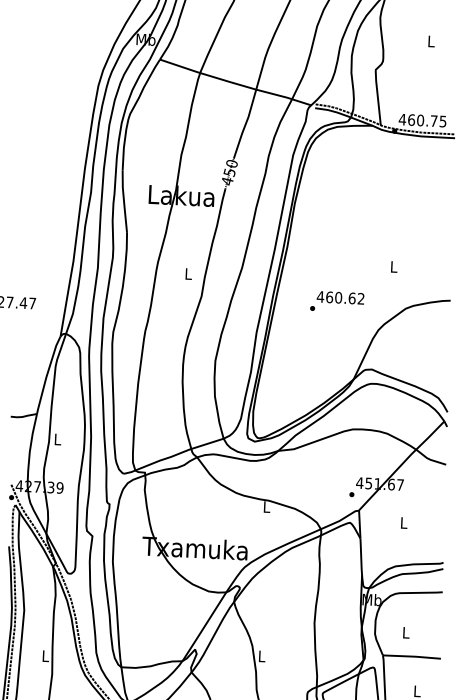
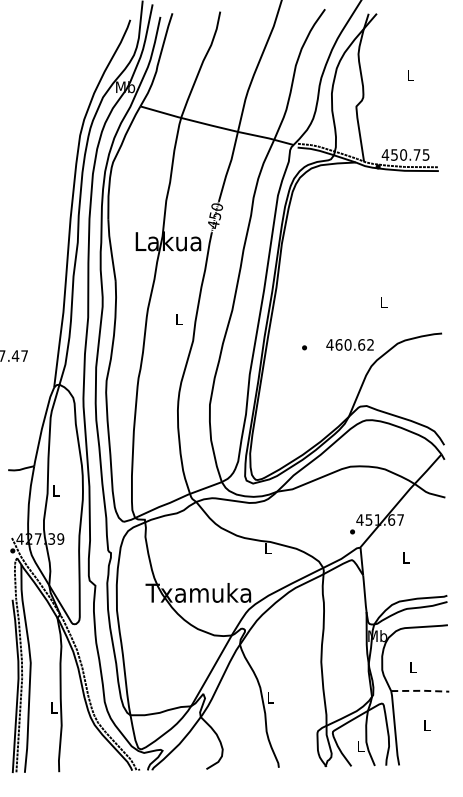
text: (411, 119) -> (394, 154), 460.75 -> 450.75
text: (340, 297) -> (349, 344), moved
line: (413, 656) -> (421, 690), solid -> dashed

